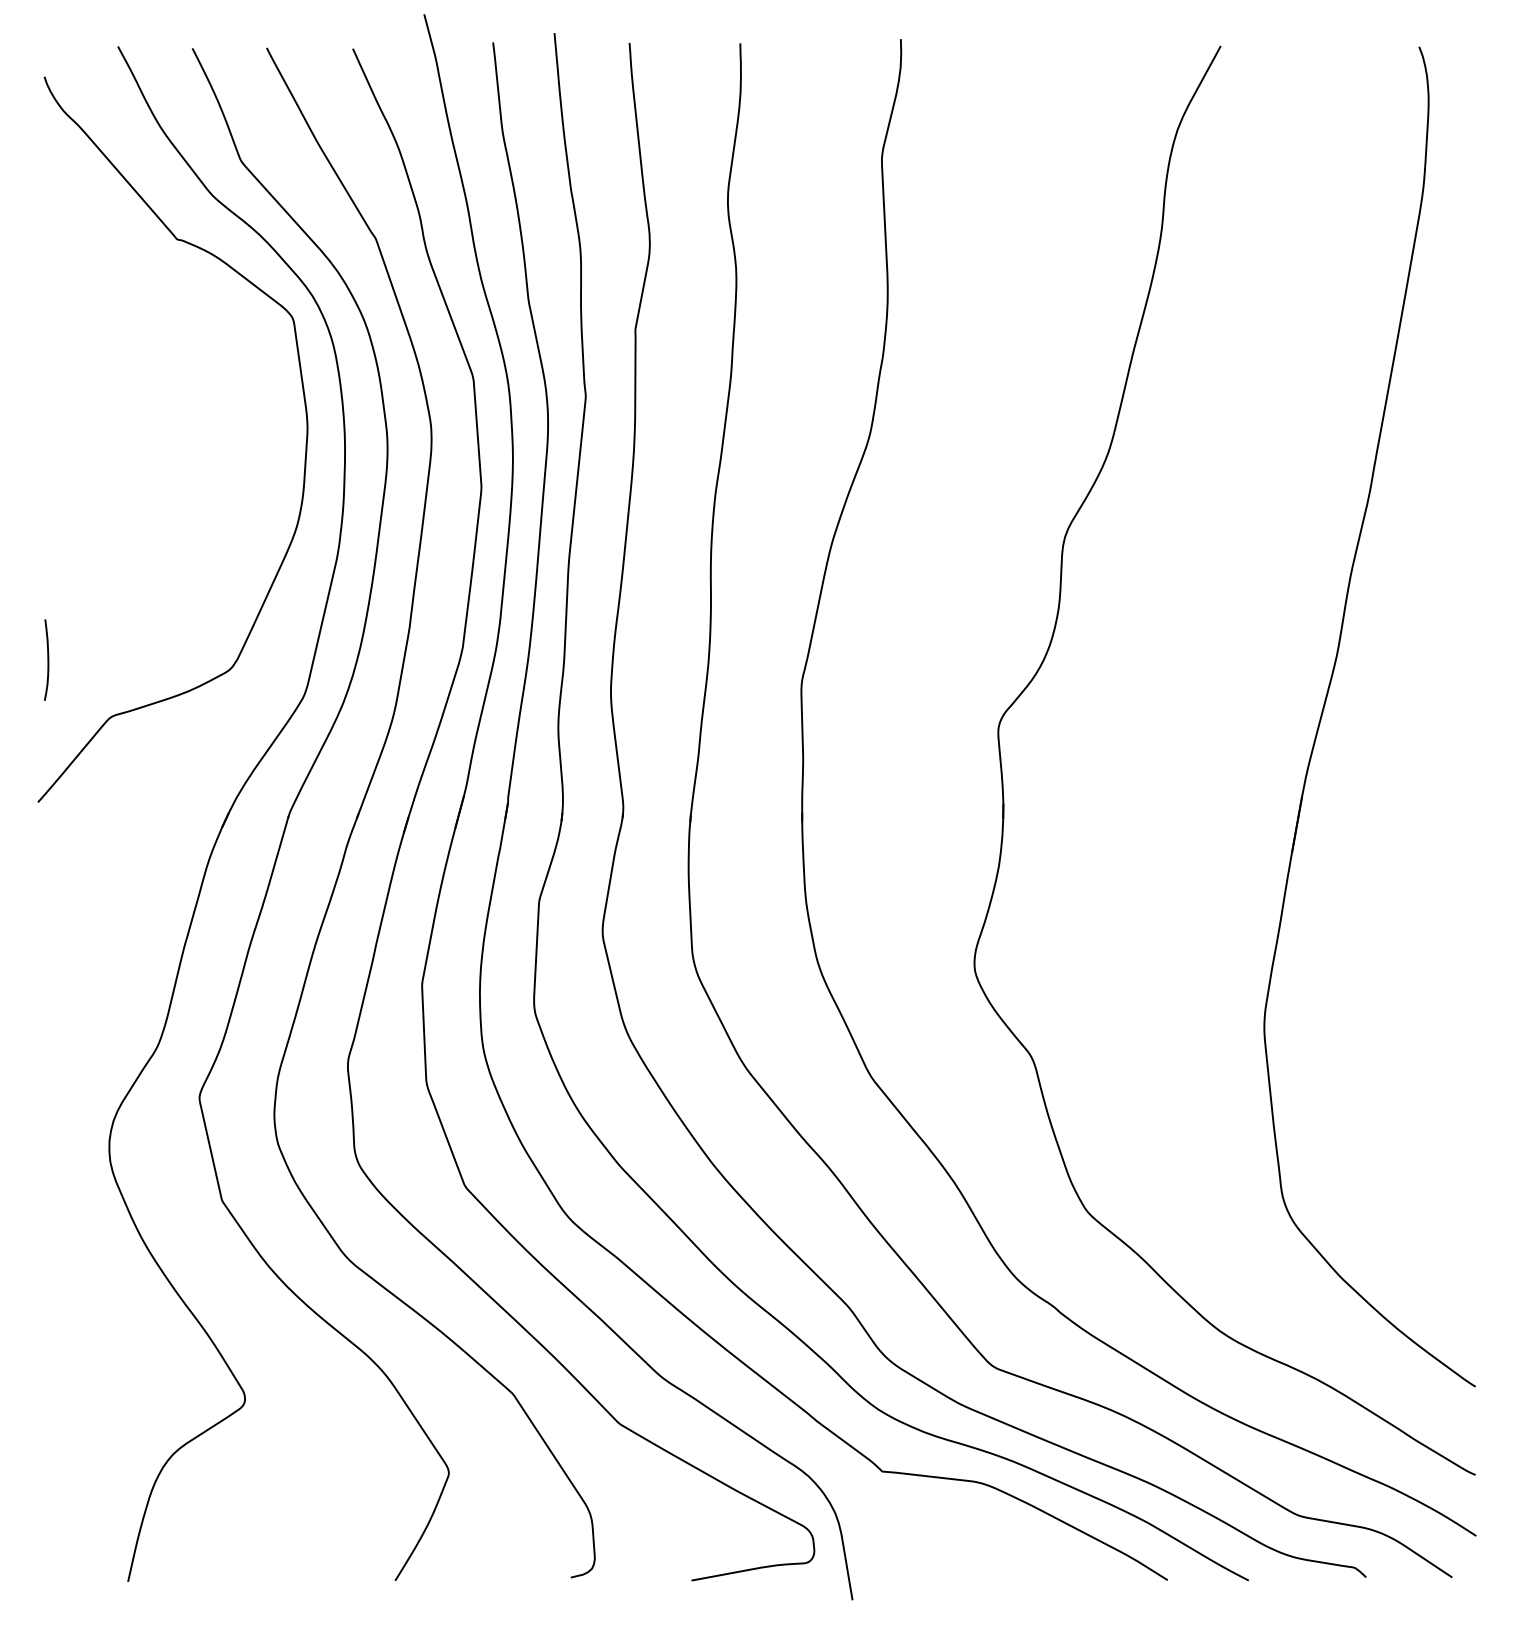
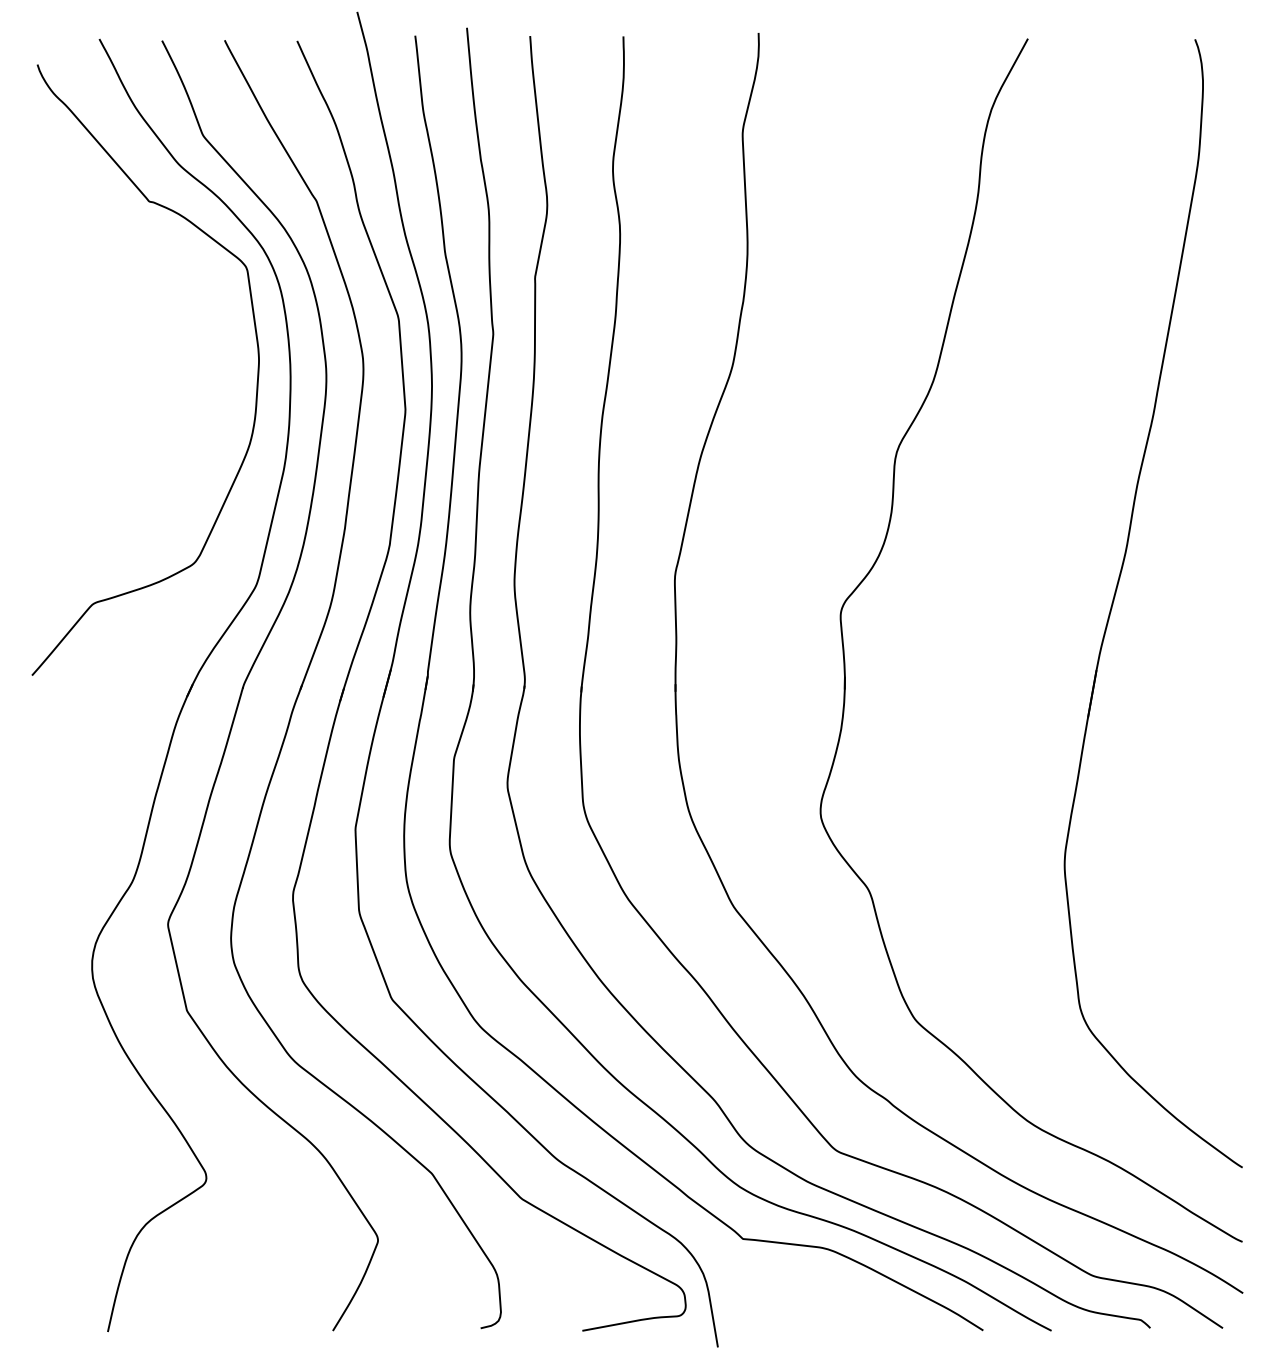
curve: (46, 659) -> (39, 555), removed

